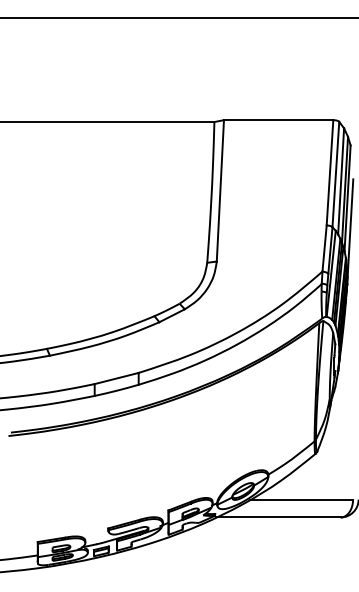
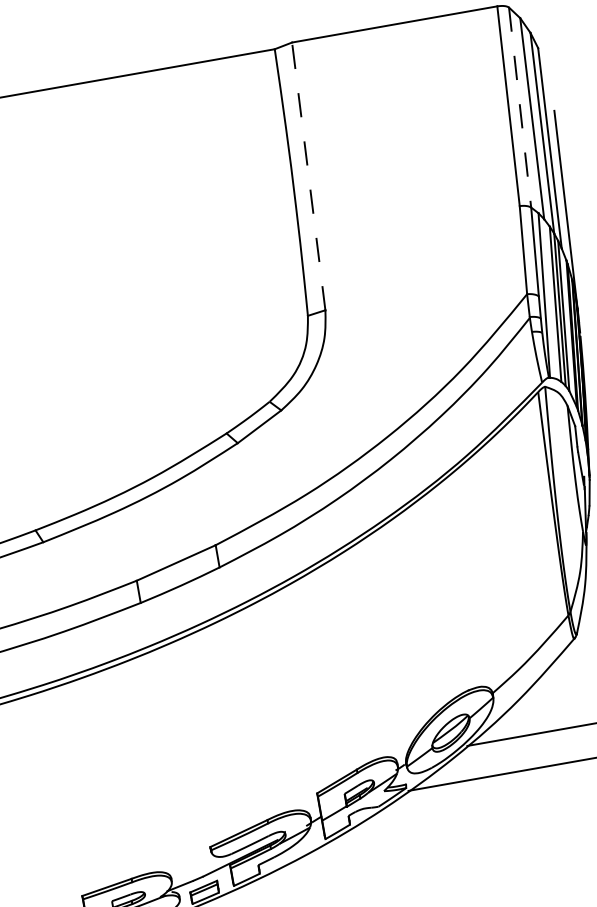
line: (335, 174) -> (519, 107), solid -> dashed
line: (220, 190) -> (308, 175), solid -> dashed

